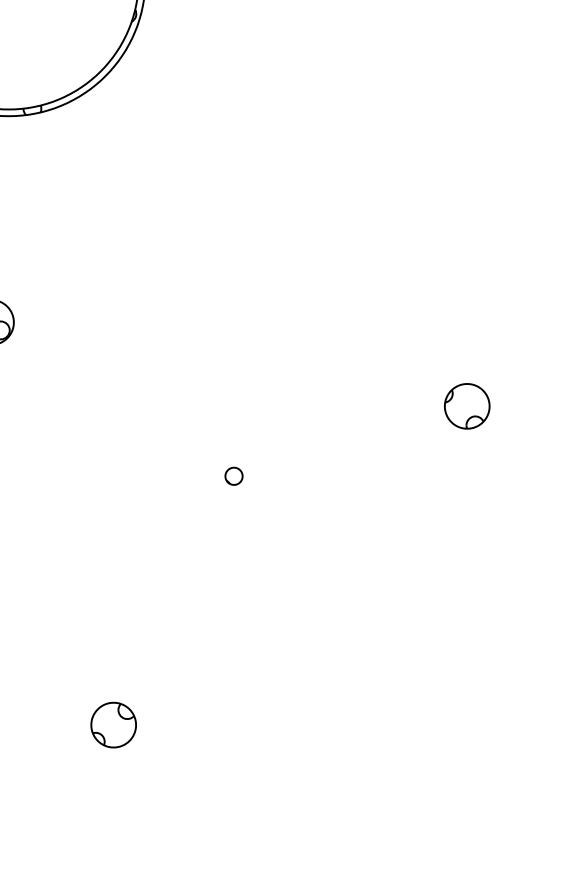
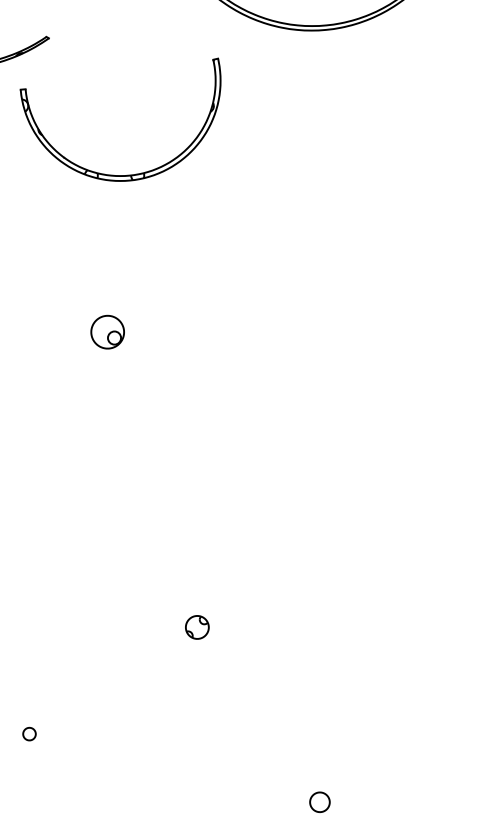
part: (467, 406) -> (456, 393), removed
part: (234, 475) -> (285, 444), removed
part: (113, 725) -> (197, 627), size x0.7

